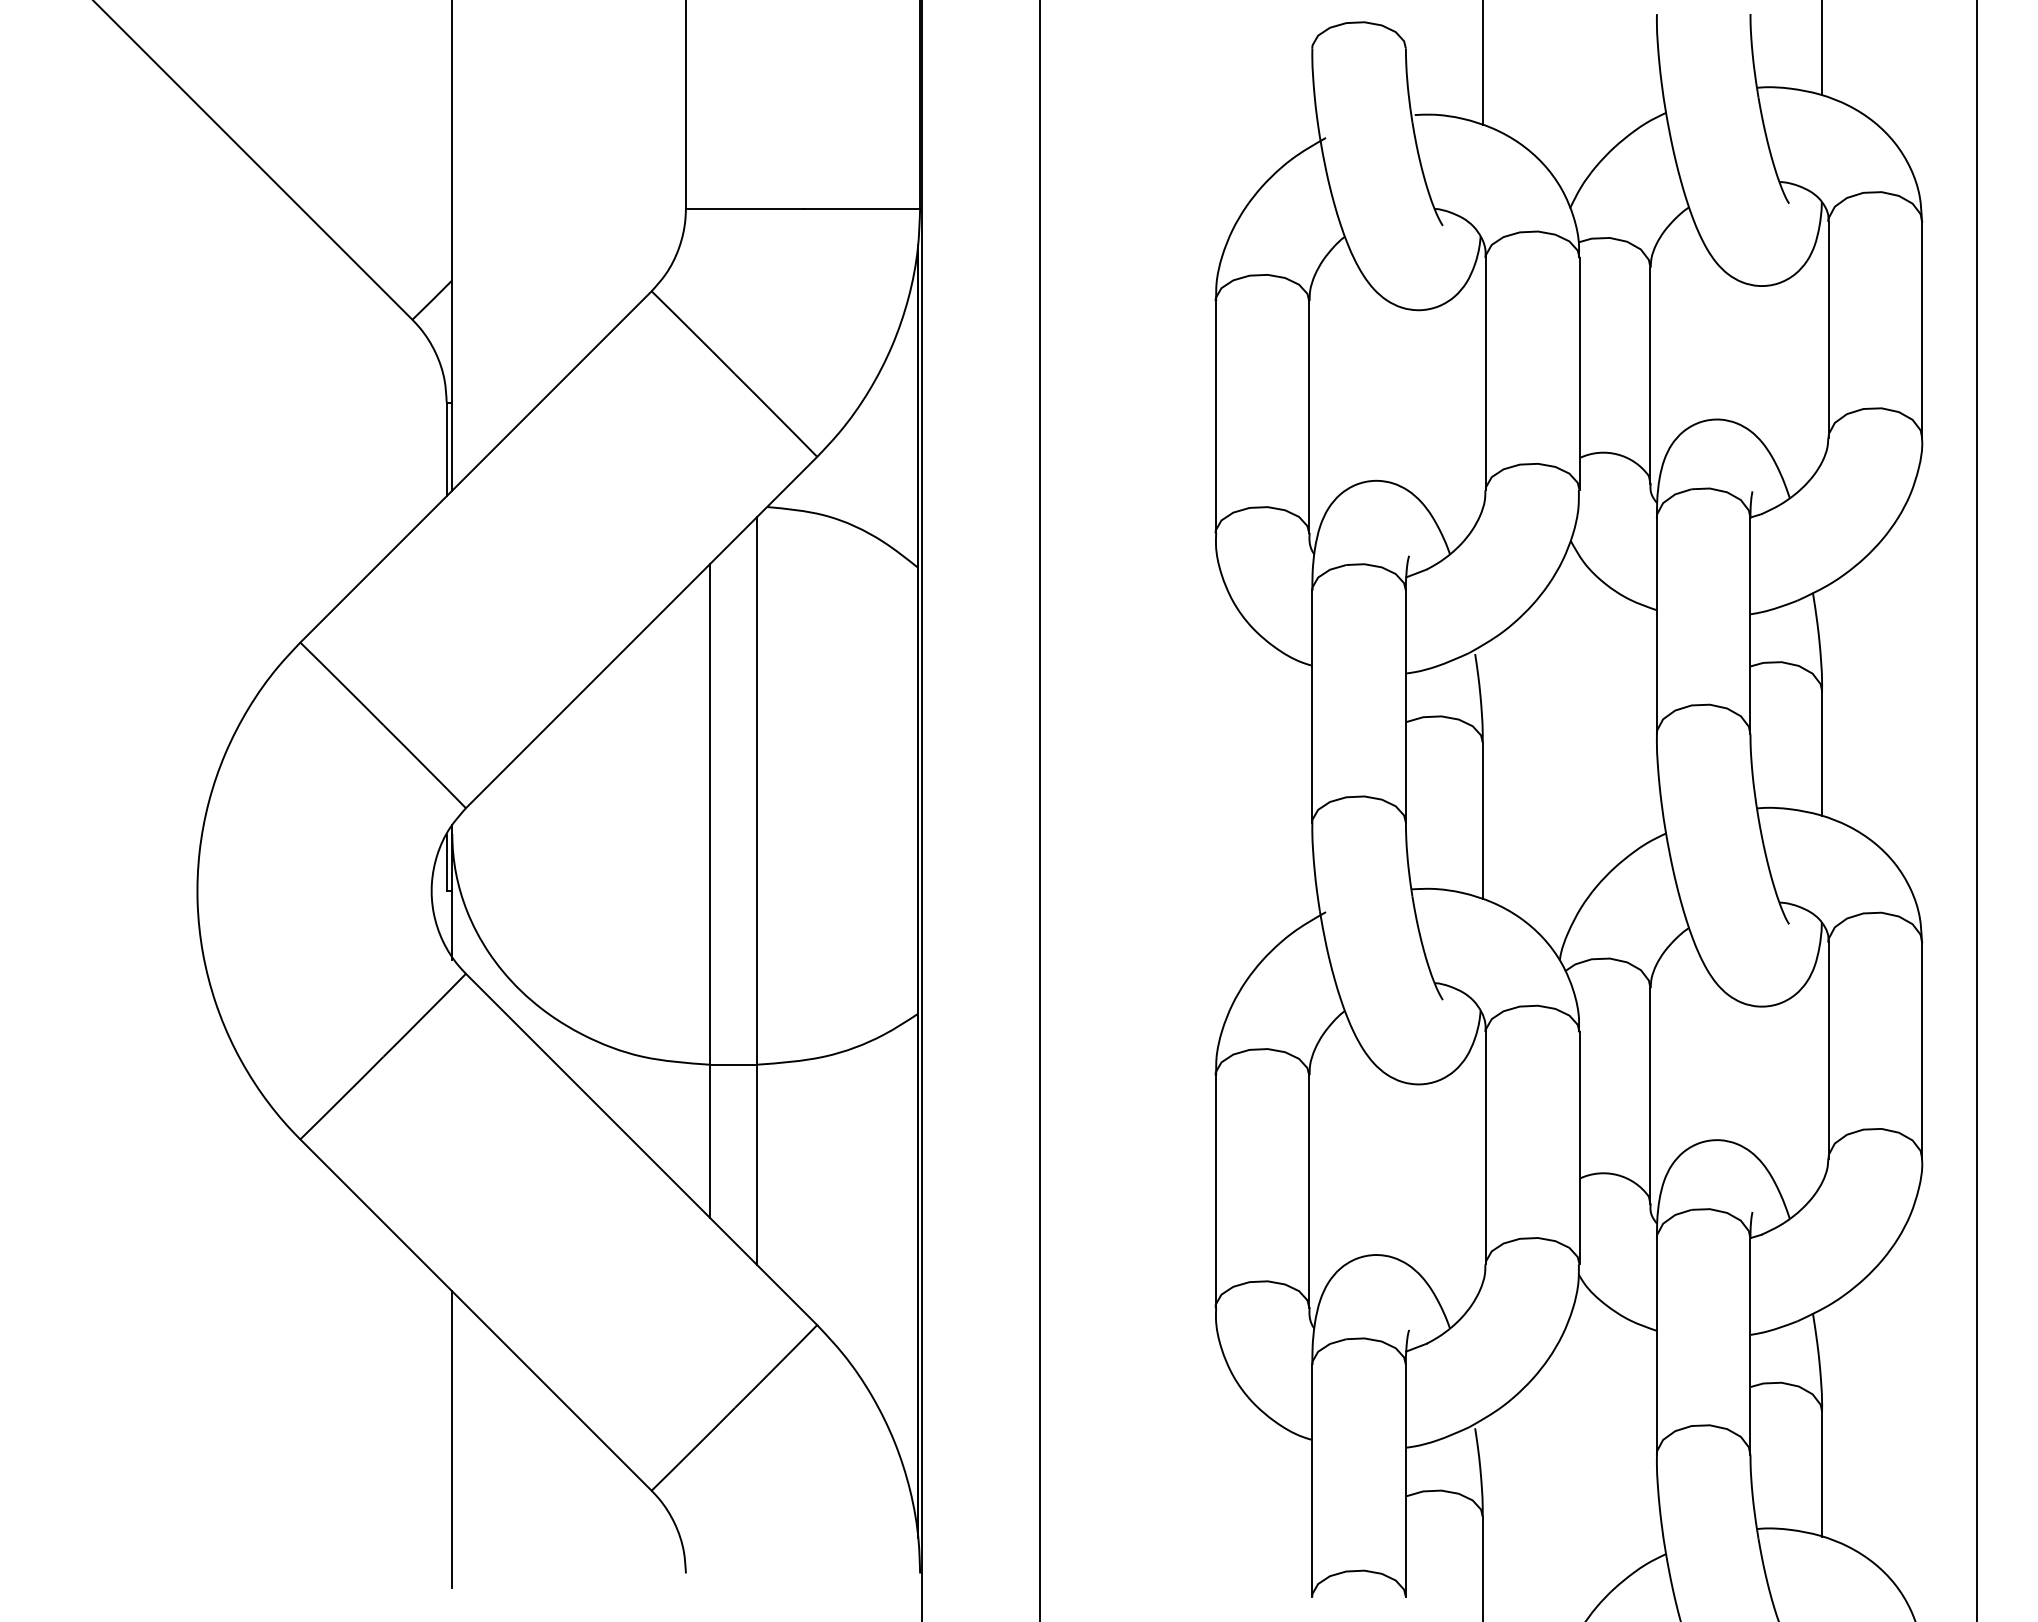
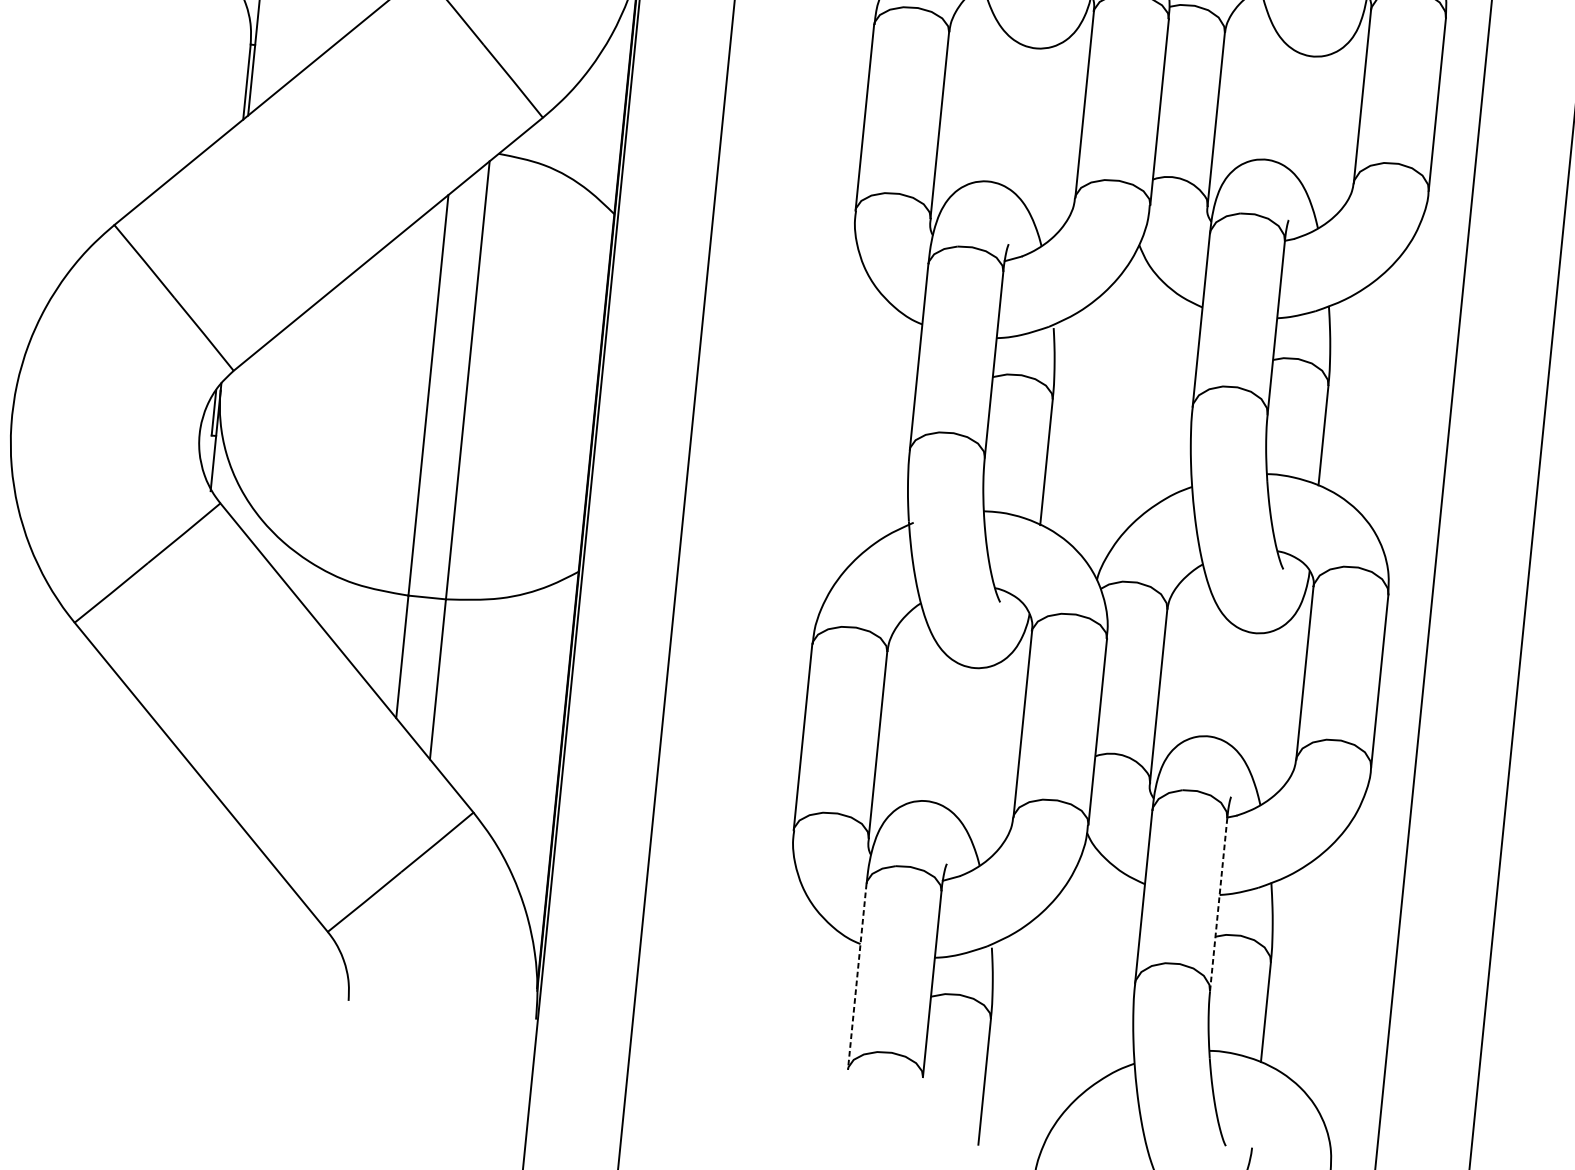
line: (1750, 1346) -> (1218, 904), solid -> dashed
line: (452, 1439) -> (172, 874), removed
line: (1312, 1481) -> (857, 977), solid -> dashed

